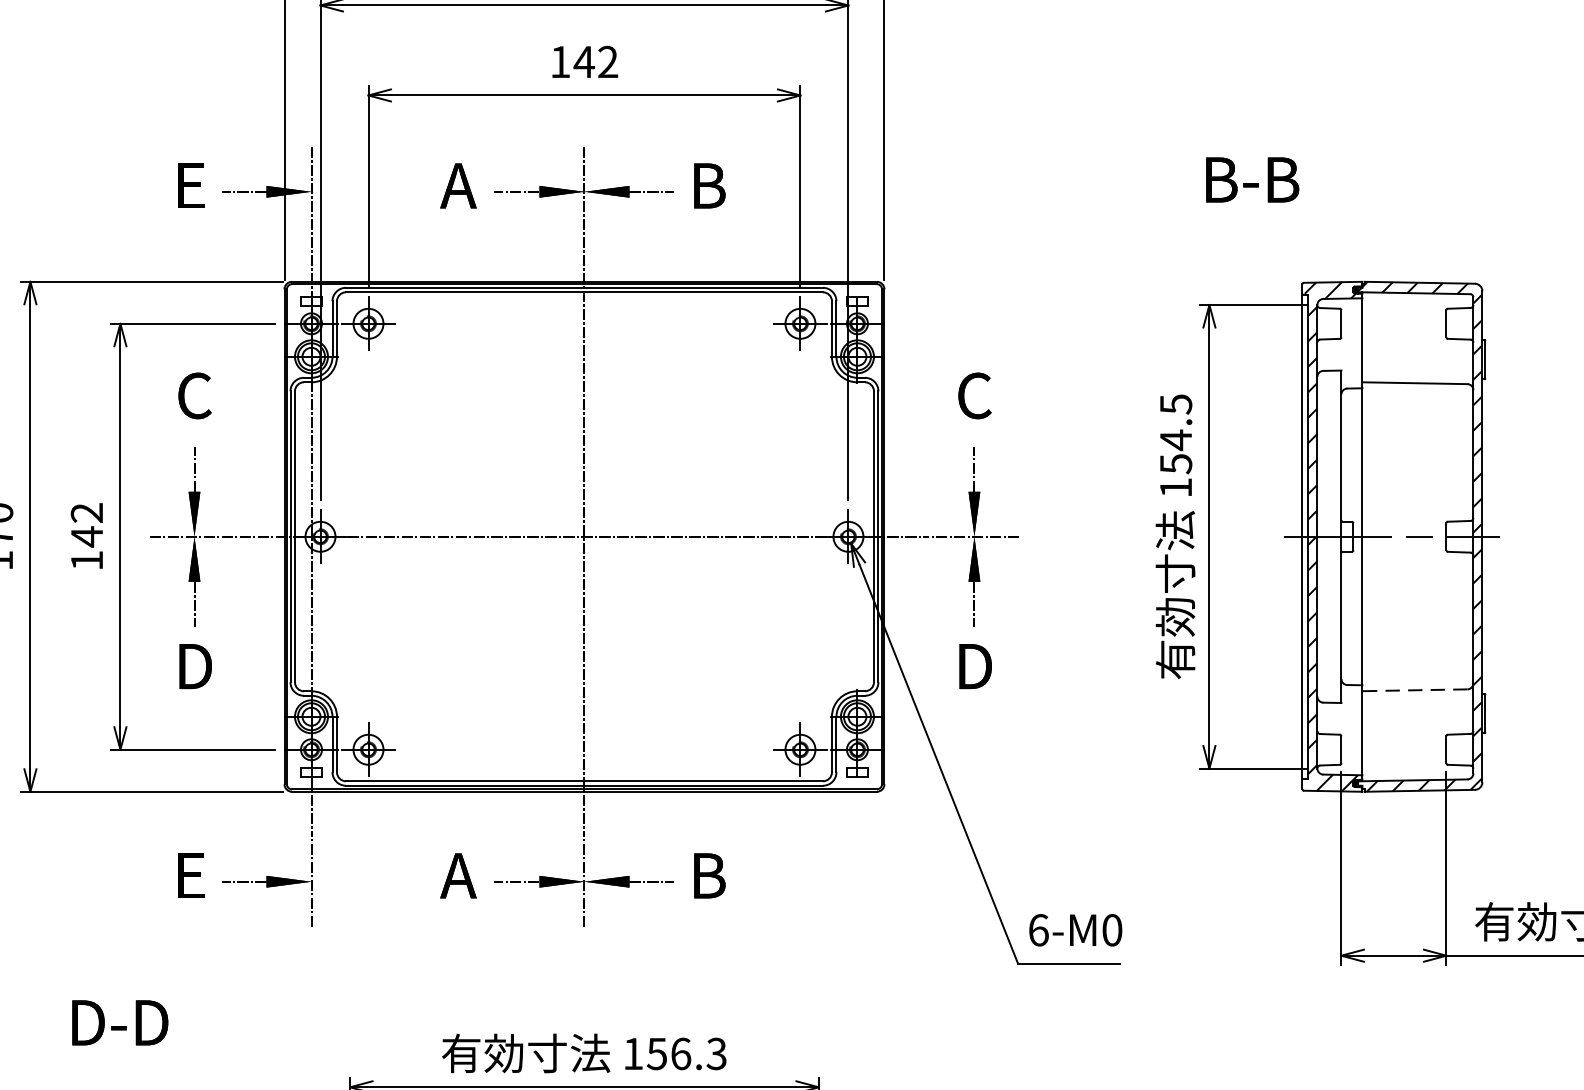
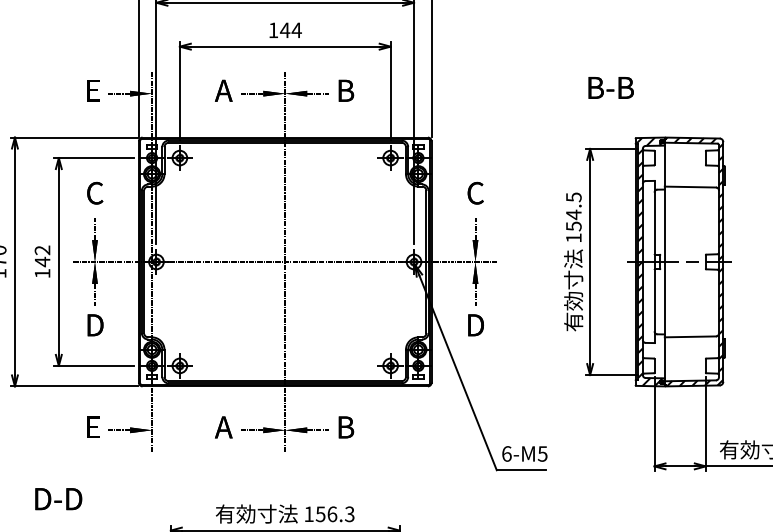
text: (607, 60) -> (296, 29), 142 -> 144
line: (1415, 689) -> (690, 336), dashed -> solid
text: (1111, 929) -> (542, 453), 6-M0 -> 6-M5

